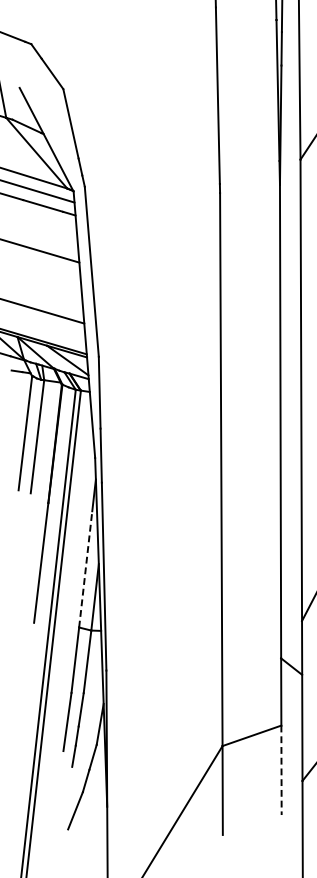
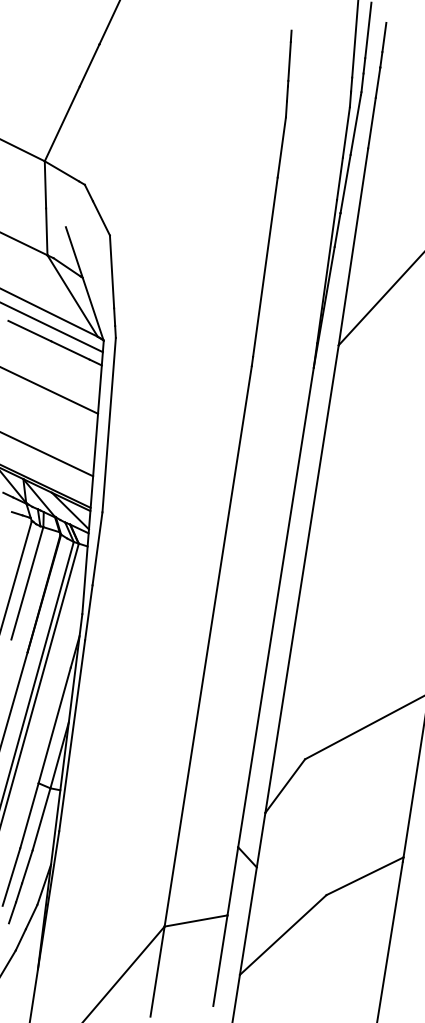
line: (85, 569) -> (54, 725), dashed -> solid
line: (281, 770) -> (220, 960), dashed -> solid

